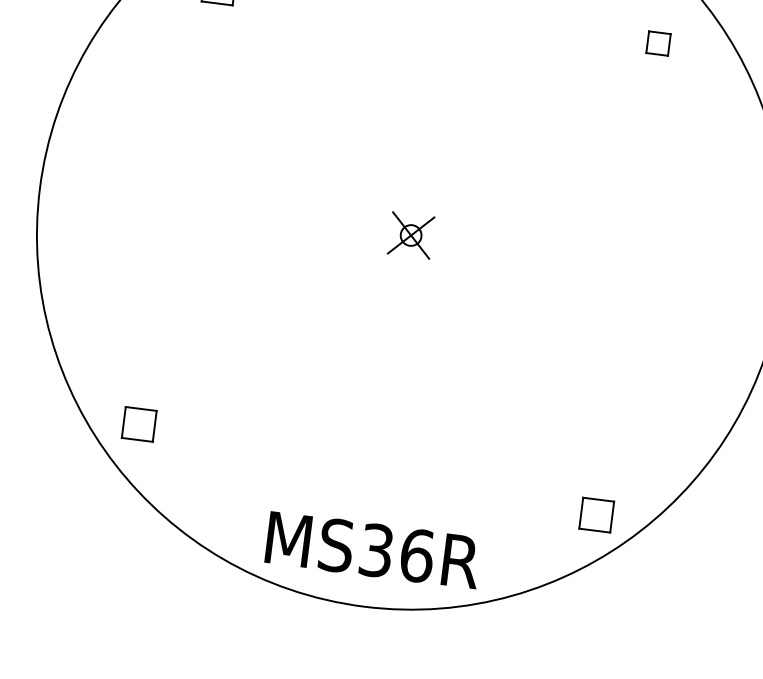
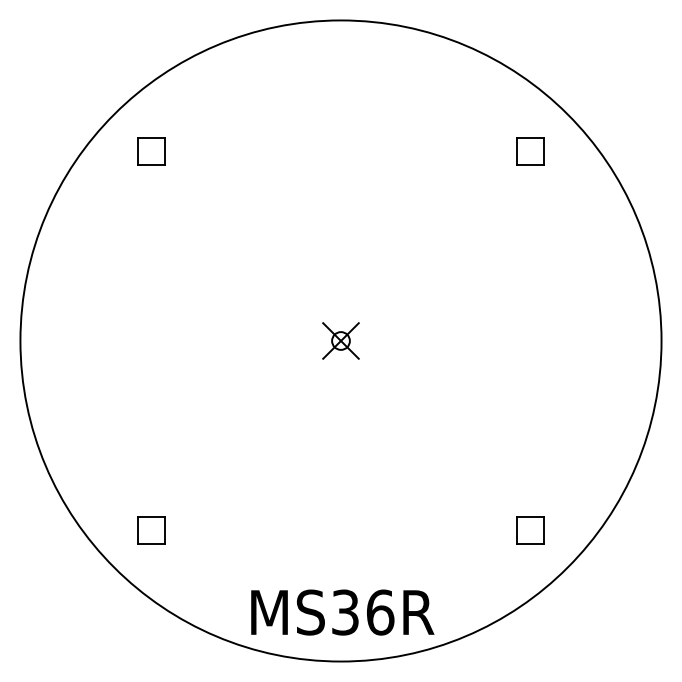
part: (658, 43) -> (530, 151), size x1.43
part: (139, 424) -> (151, 530), moved
part: (596, 514) -> (530, 530), moved

